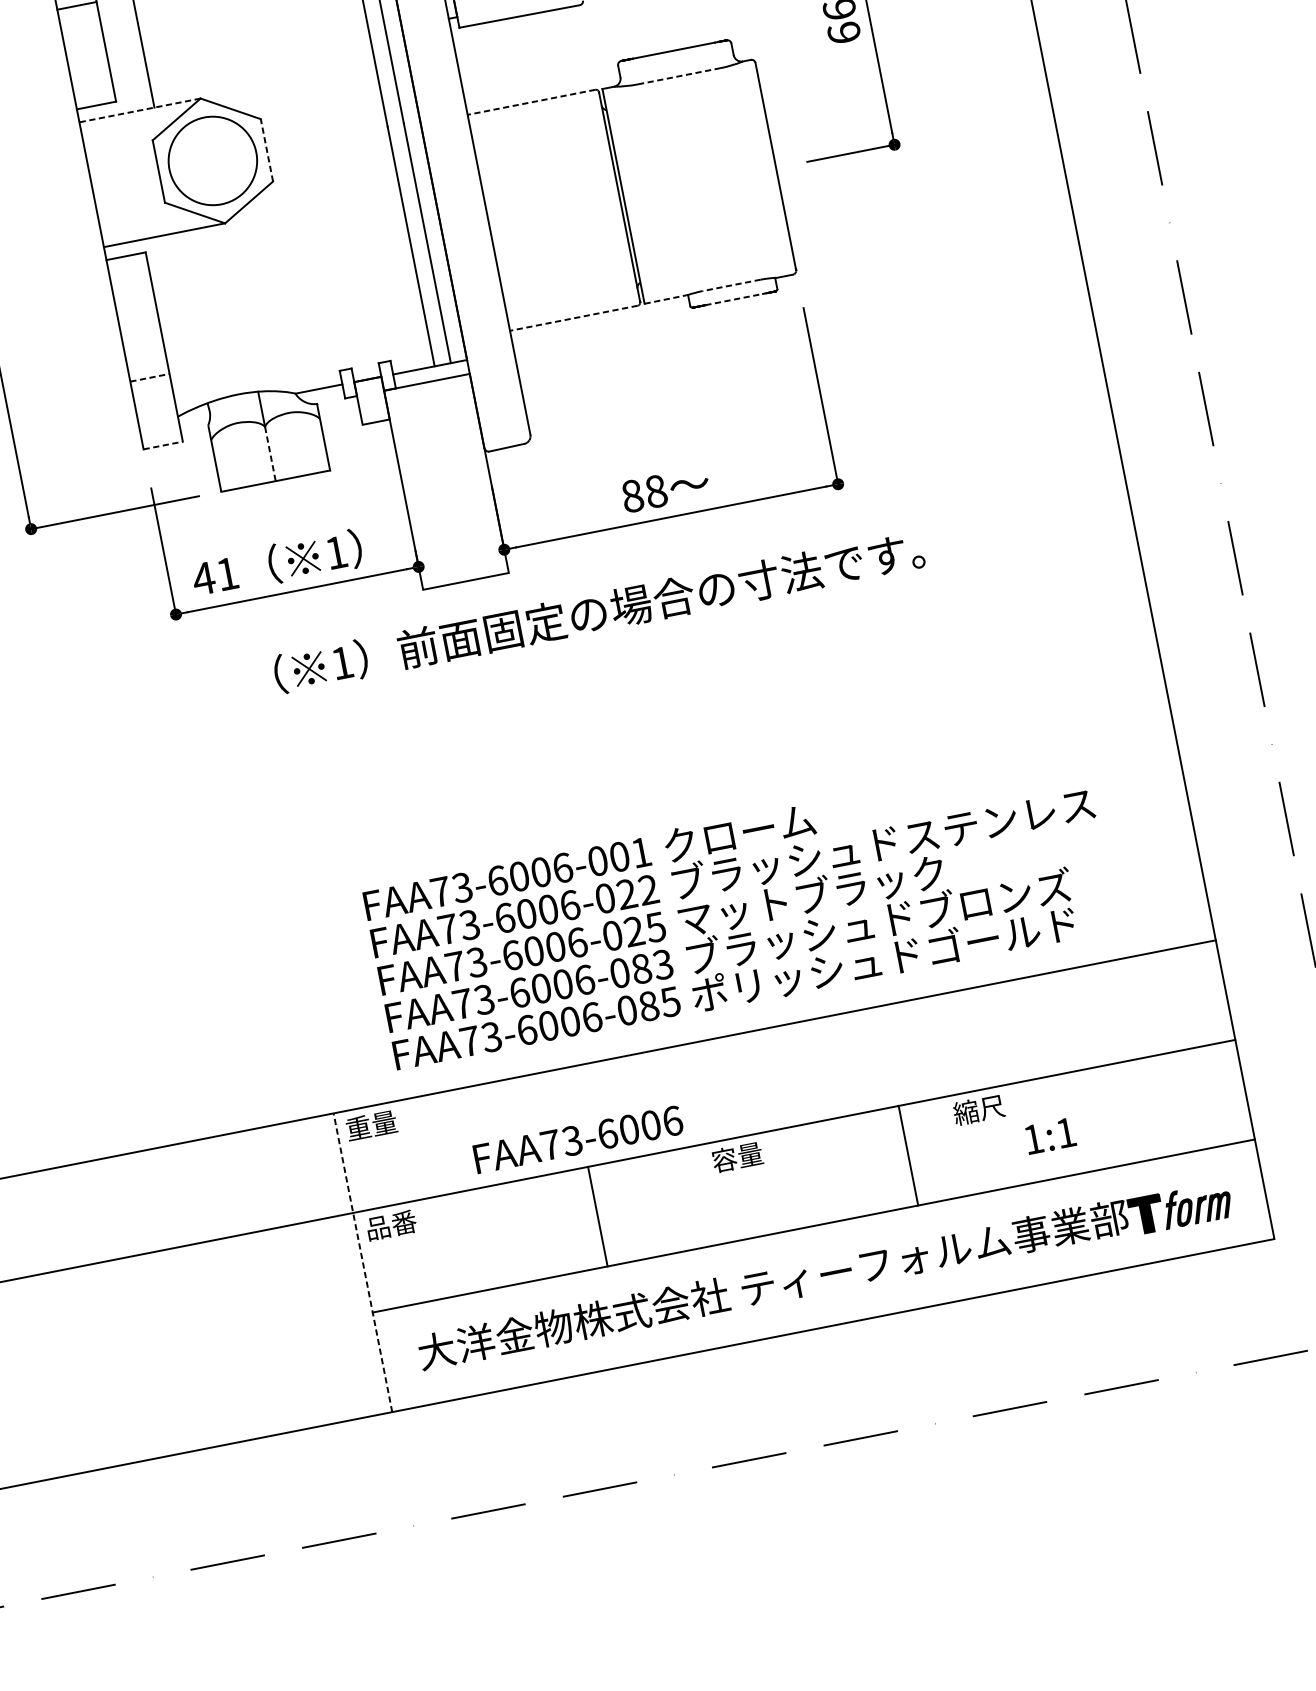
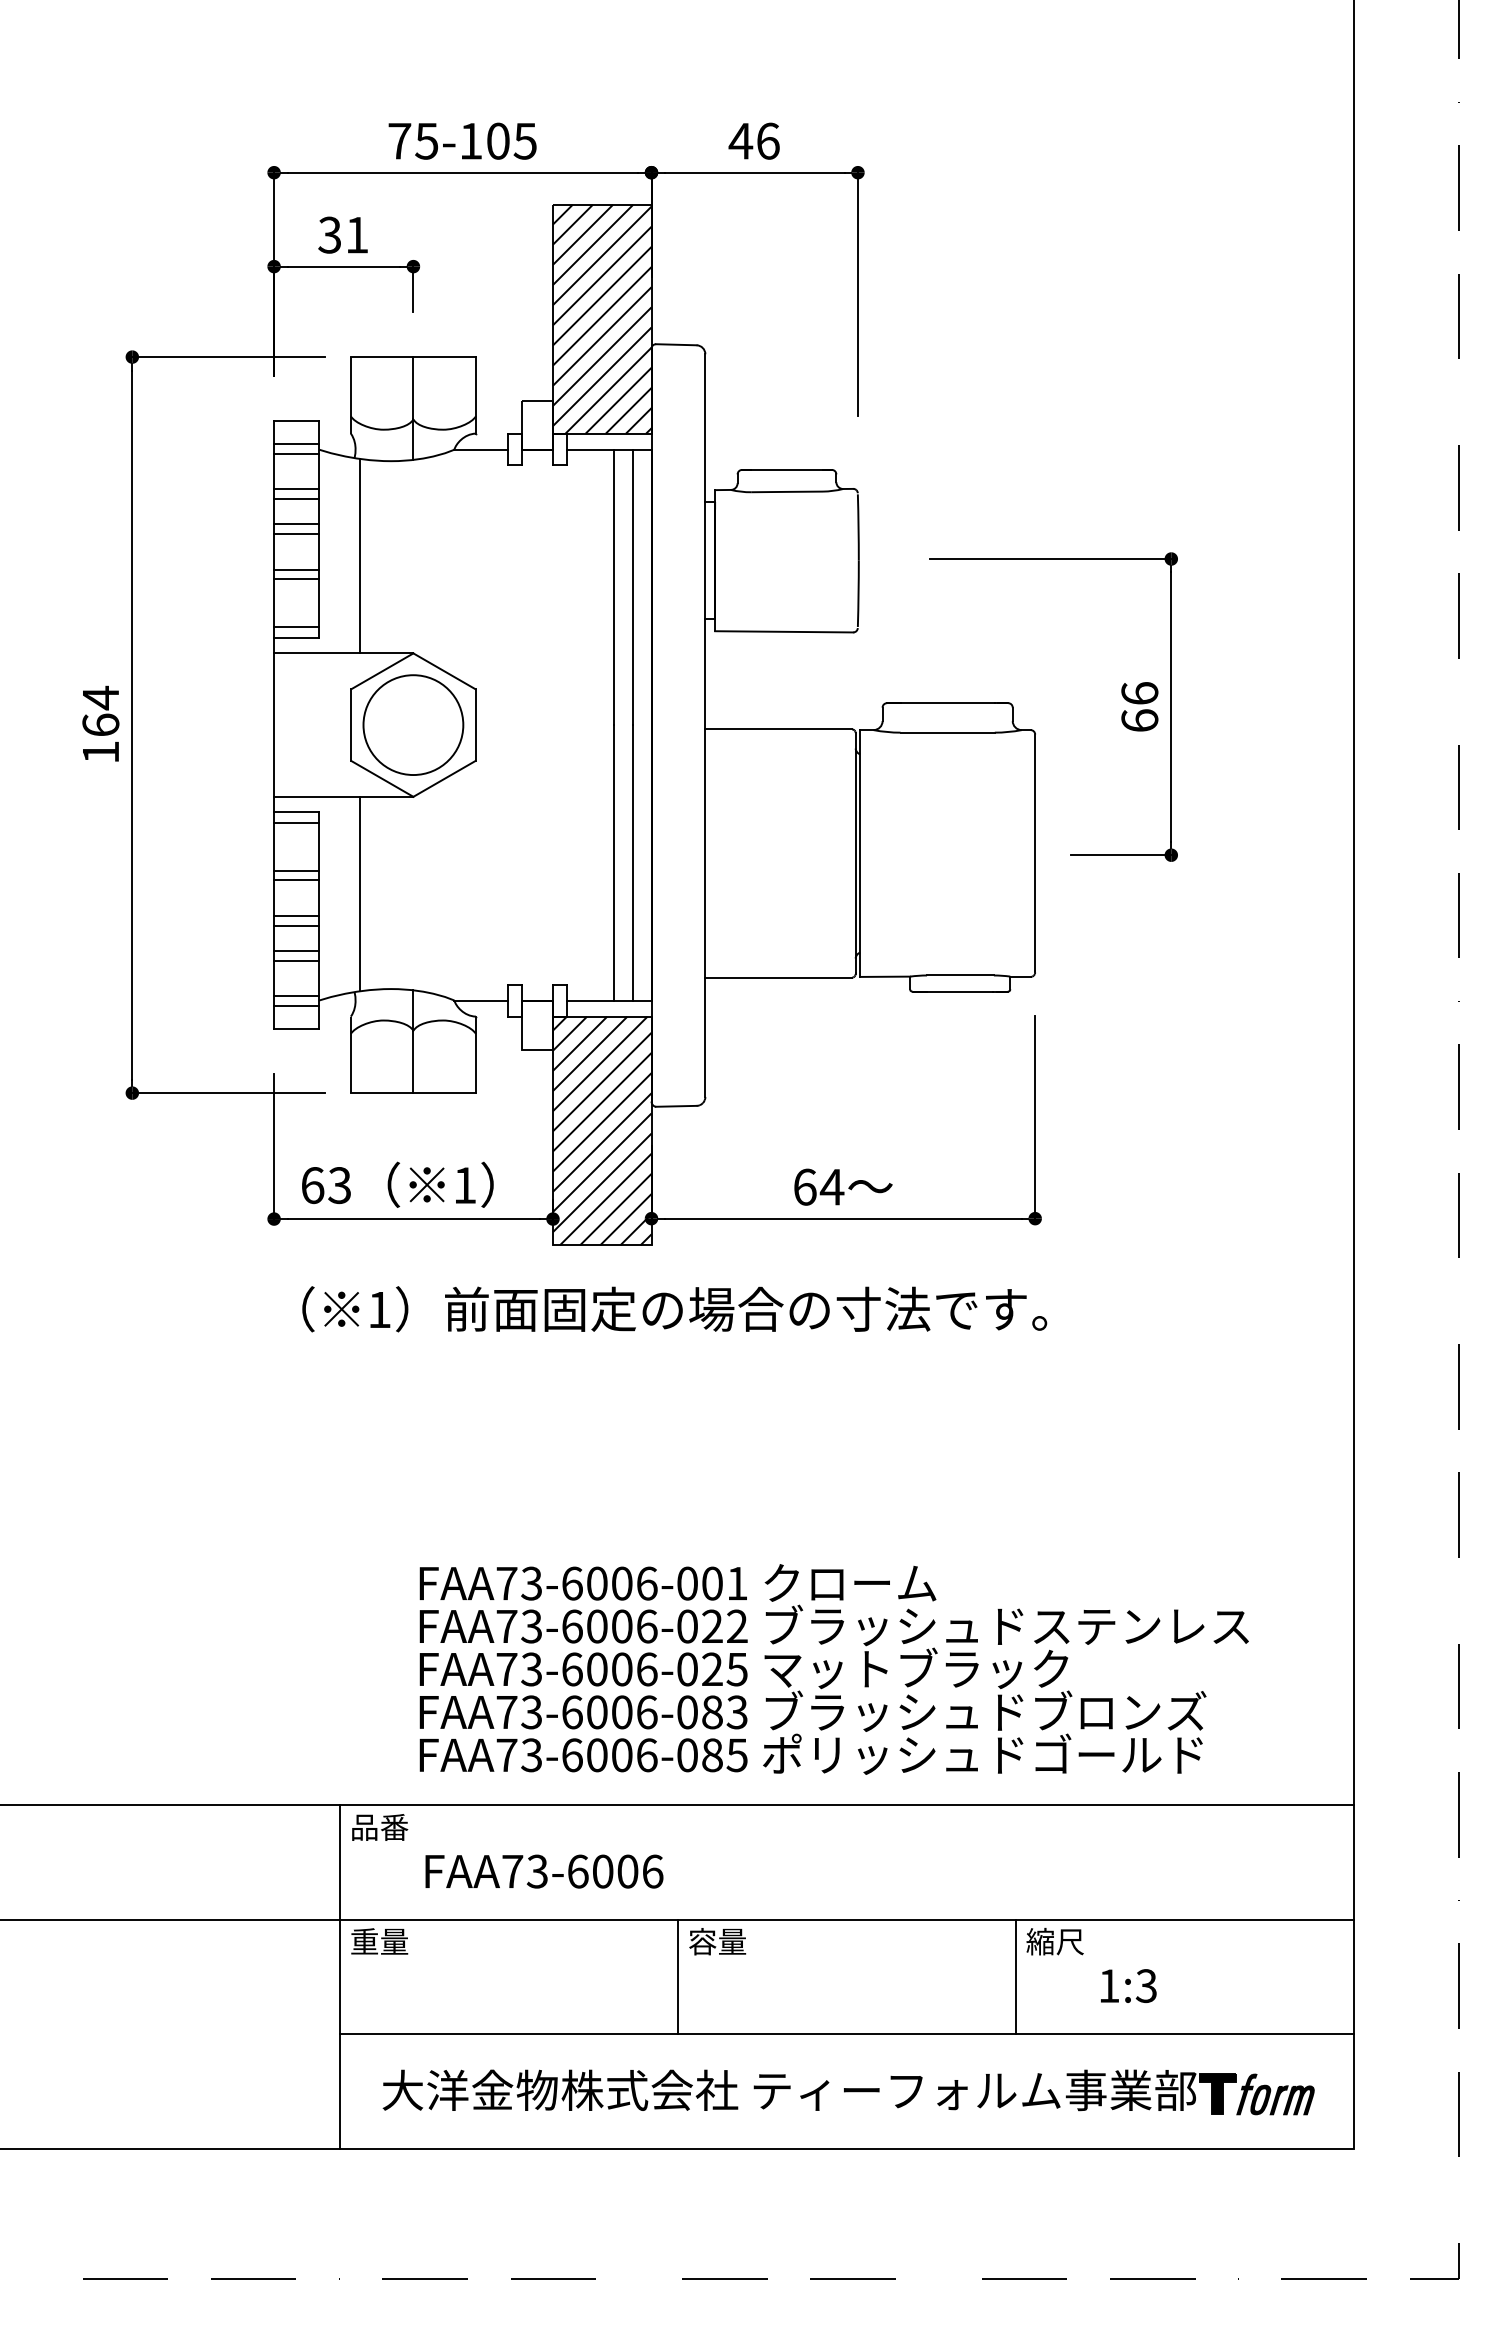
line: (78, 14) -> (296, 533), added
line: (84, 45) -> (296, 569), added
line: (86, 54) -> (296, 579), added
line: (679, 76) -> (948, 732), dashed -> solid
line: (94, 95) -> (296, 626), added
line: (531, 102) -> (778, 729), dashed -> solid
line: (139, 110) -> (343, 653), dashed -> solid
line: (266, 150) -> (475, 725), dashed -> solid
line: (127, 266) -> (296, 823), added
line: (730, 285) -> (959, 975), dashed -> solid
line: (666, 299) -> (885, 976), dashed -> solid
line: (734, 299) -> (960, 991), dashed -> solid
line: (135, 307) -> (296, 870), added
line: (137, 316) -> (296, 880), added
line: (195, 316) -> (360, 893), added
line: (573, 318) -> (778, 977), dashed -> solid
line: (143, 347) -> (296, 916), added
line: (145, 356) -> (296, 926), added
line: (149, 377) -> (296, 951), dashed -> solid
line: (151, 386) -> (296, 961), added
line: (157, 417) -> (296, 996), added
line: (159, 425) -> (296, 1006), added
line: (163, 445) -> (296, 1029), dashed -> solid
line: (270, 454) -> (413, 1062), dashed -> solid
hatch: (446, 481) -> (602, 1130), added
text: (645, 493) -> (819, 1186), 88 -> 64
text: (214, 576) -> (325, 1185), 41 -> 63
text: (598, 612) -> (674, 1309), moved
text: (371, 1125) -> (379, 1826), 重量 -> 品番
text: (1065, 1133) -> (1145, 1986), 1:1 -> 1:3
text: (578, 1139) -> (544, 1871), moved
line: (908, 1155) -> (1016, 1976), moved
text: (737, 1157) -> (717, 1941), moved
line: (598, 1216) -> (678, 1976), moved
text: (391, 1225) -> (379, 1941), 品番 -> 重量
line: (363, 1263) -> (340, 1977), dashed -> solid

